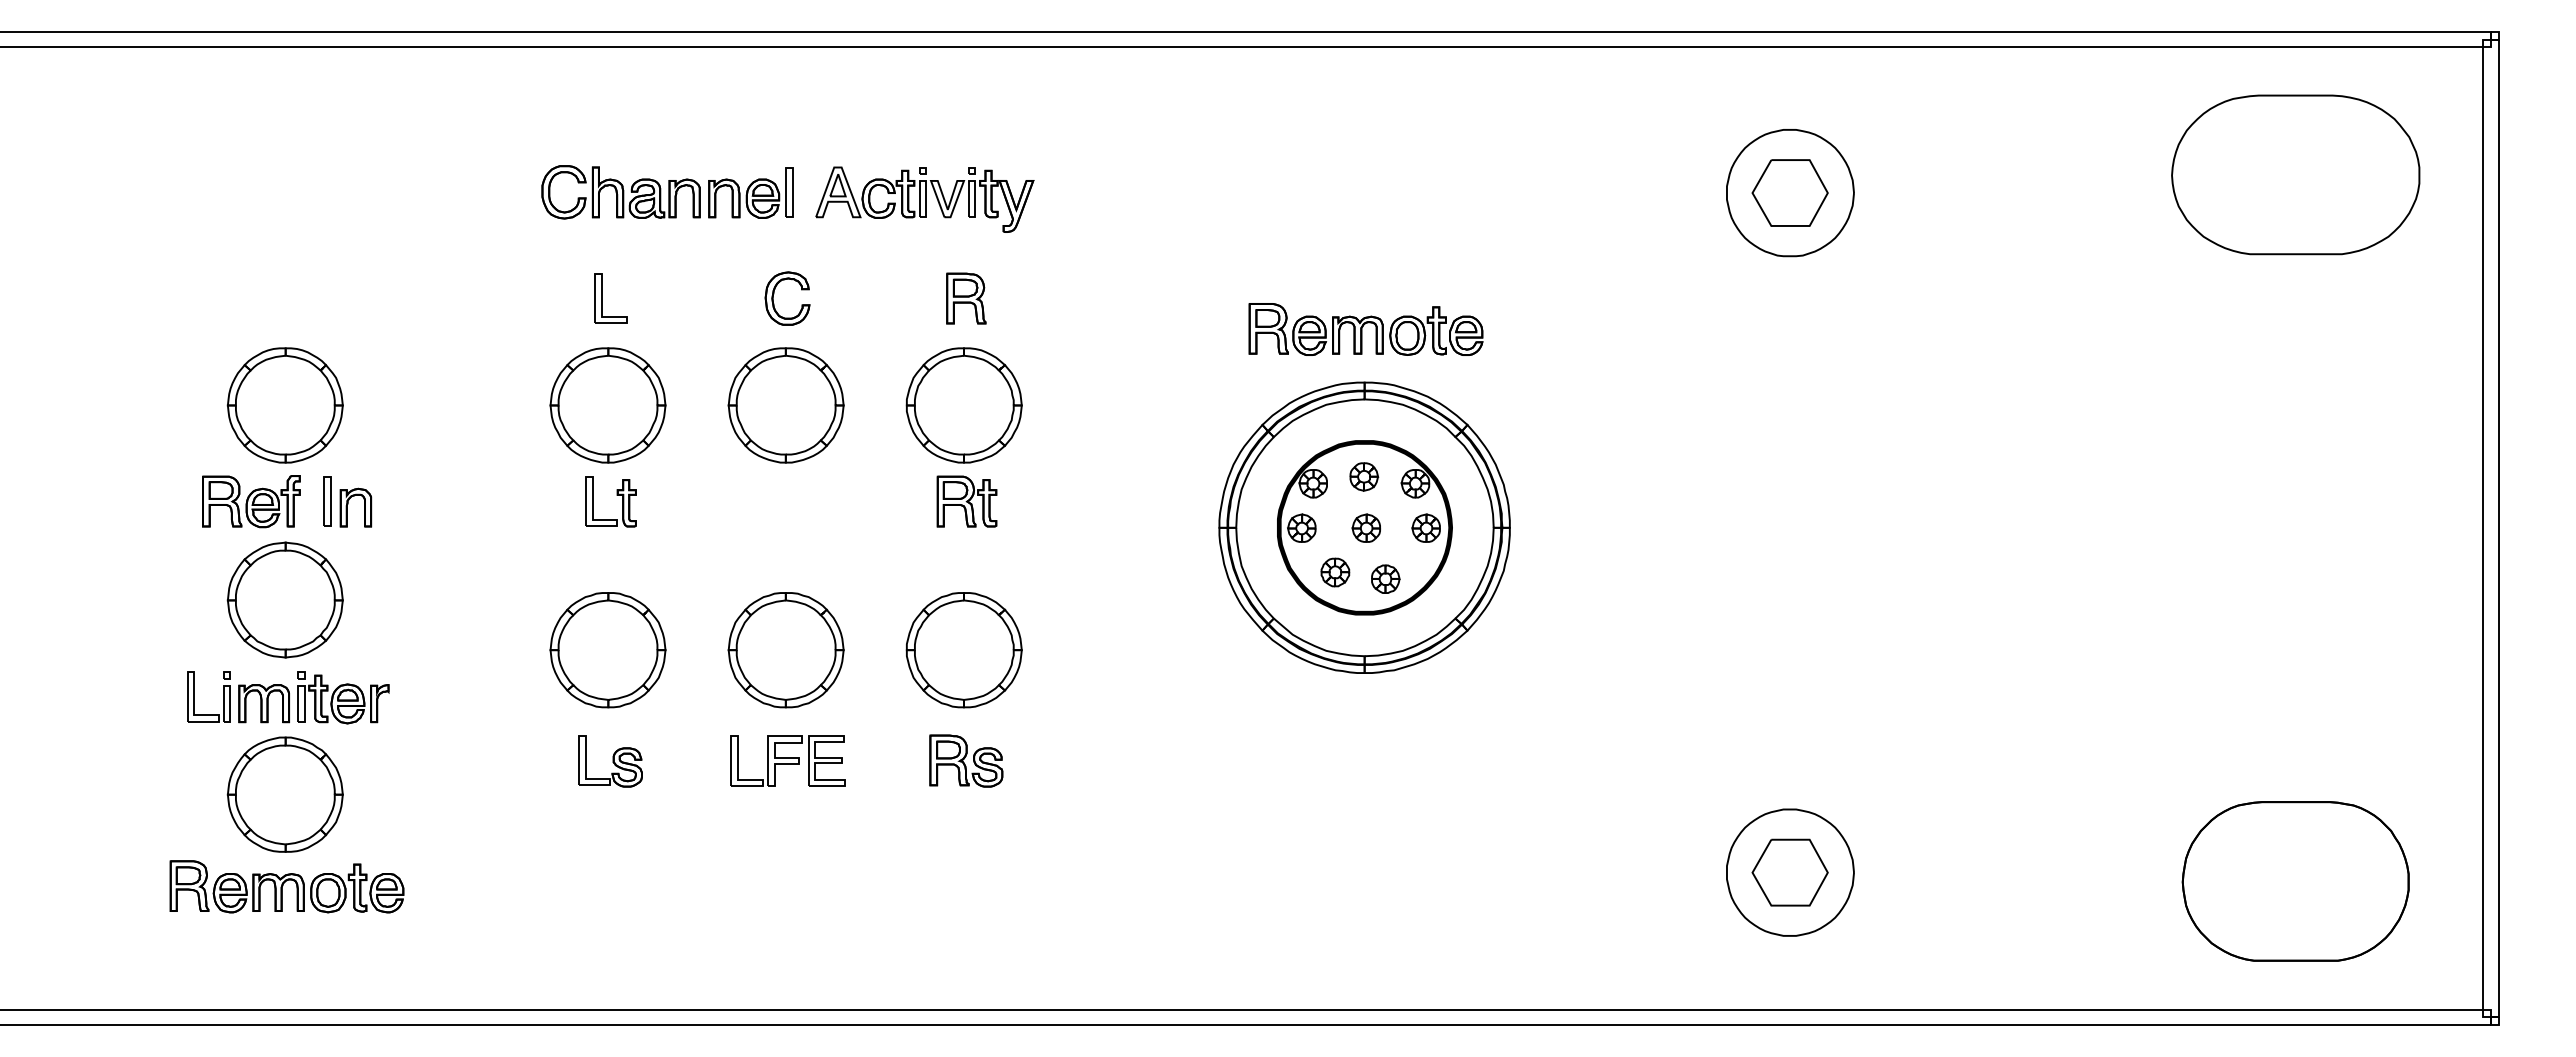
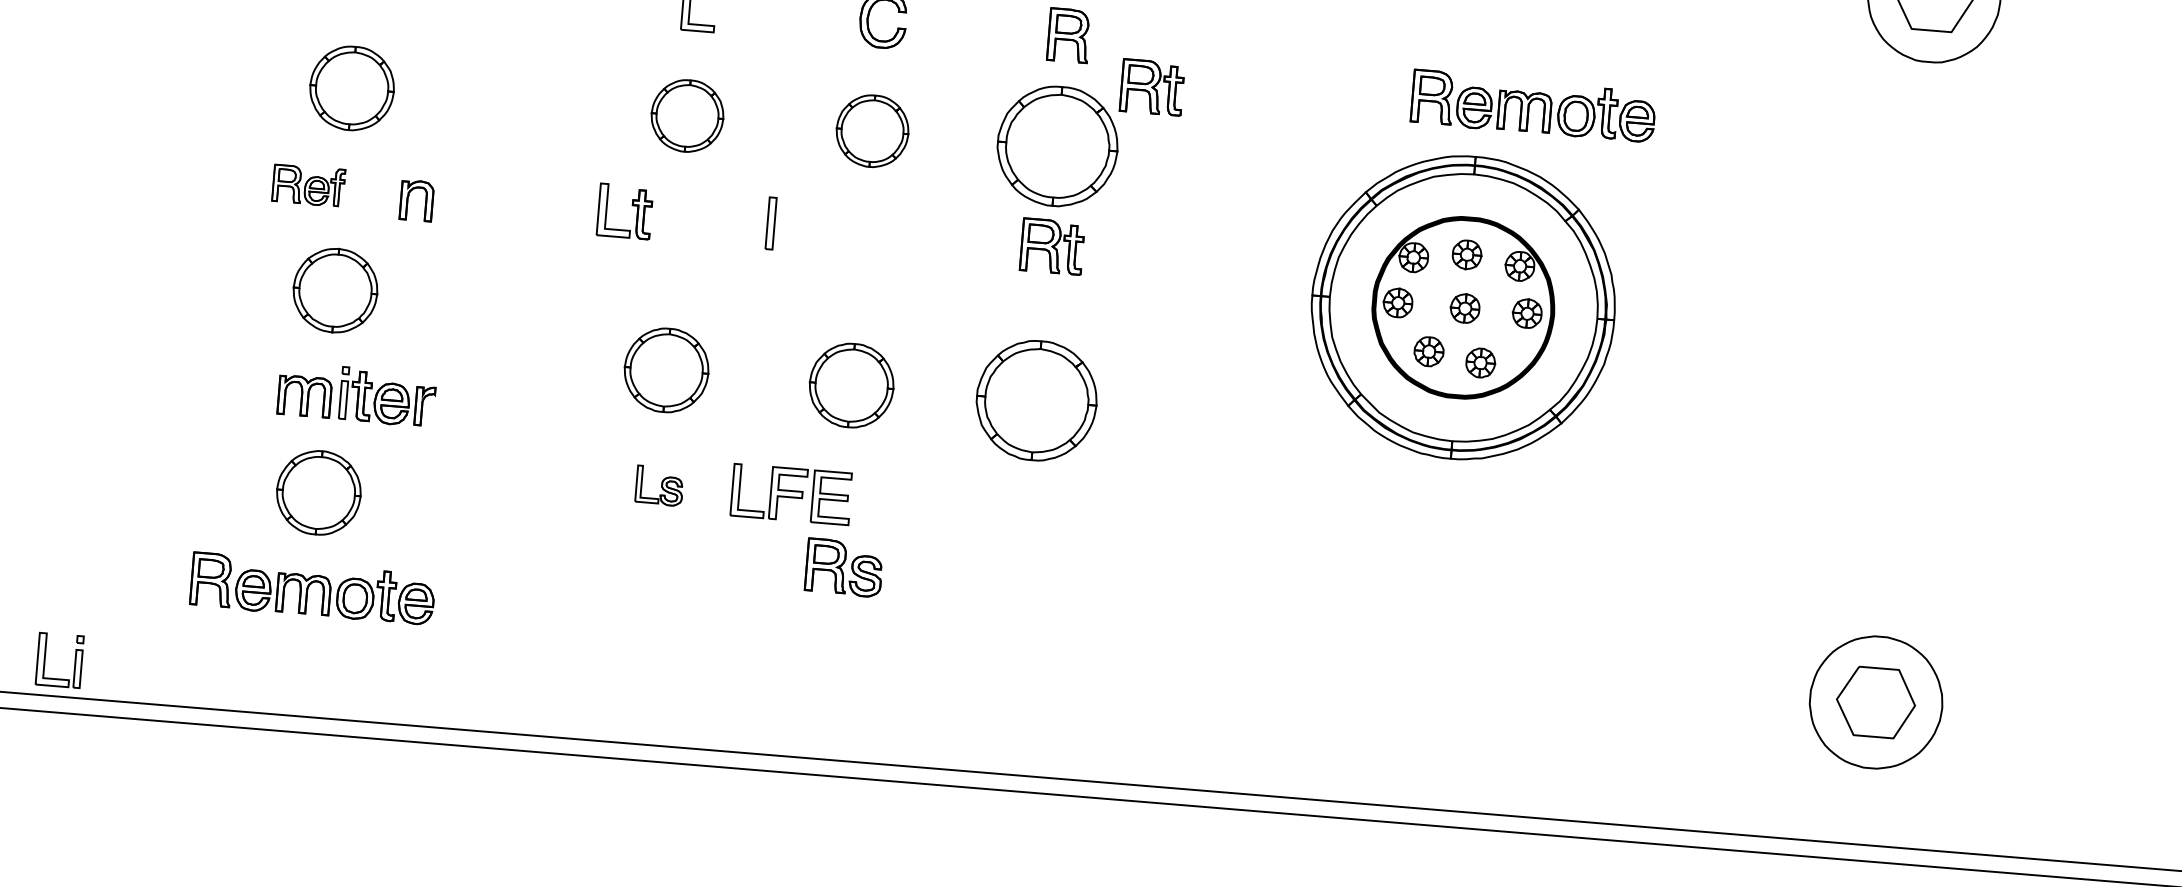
part: (1365, 329) -> (1533, 106), moved
part: (1049, 341) -> (1151, 87), added
part: (284, 405) -> (351, 88), size x0.7
part: (607, 405) -> (686, 116), size x0.6
part: (785, 405) -> (871, 131), size x0.6
part: (616, 495) -> (631, 205), moved
part: (251, 501) -> (308, 185), size x0.7
part: (327, 501) -> (771, 223), moved
part: (284, 599) -> (334, 290), size x0.7
part: (607, 650) -> (666, 370), size x0.7
part: (785, 650) -> (851, 385), size x0.7
part: (194, 696) -> (45, 658), moved
part: (787, 760) -> (790, 493), moved
part: (966, 760) -> (844, 567), moved
part: (610, 761) -> (659, 486), size x0.7
part: (284, 794) -> (318, 492), size x0.7

